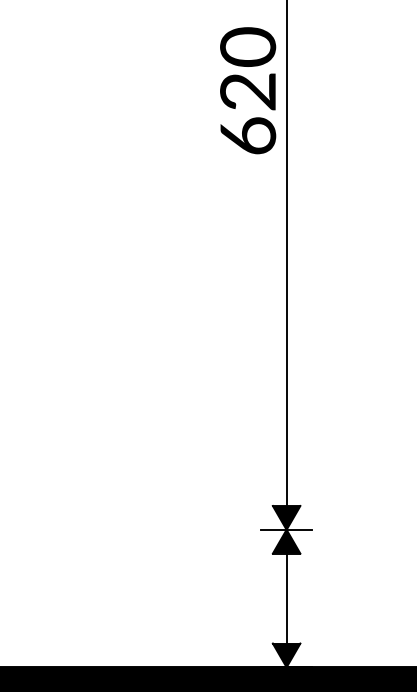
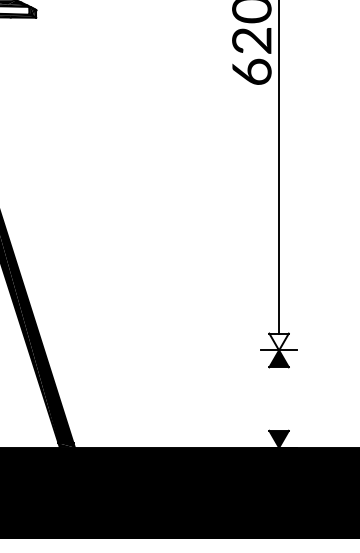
fill: (285, 517) -> (278, 341), removed
line: (287, 597) -> (279, 398), removed

